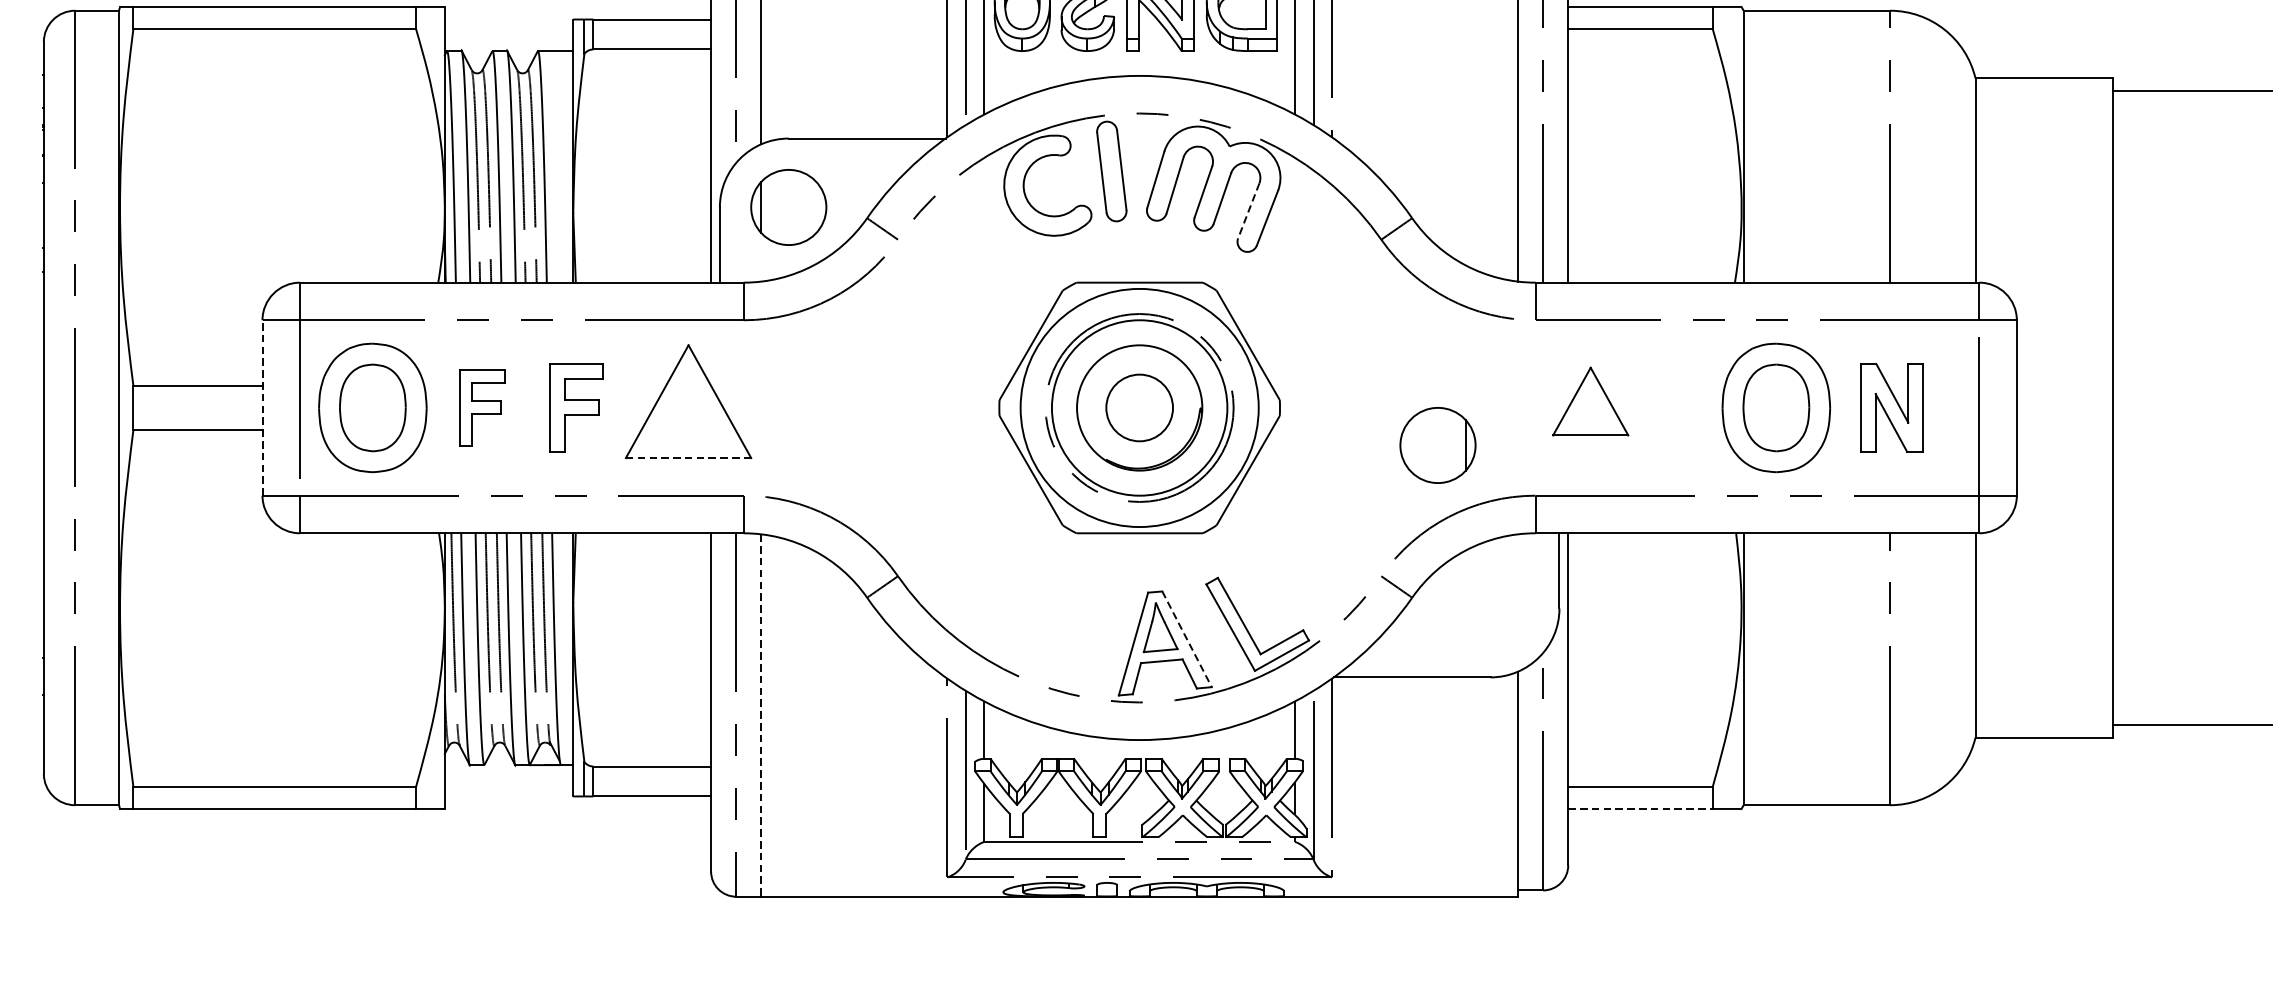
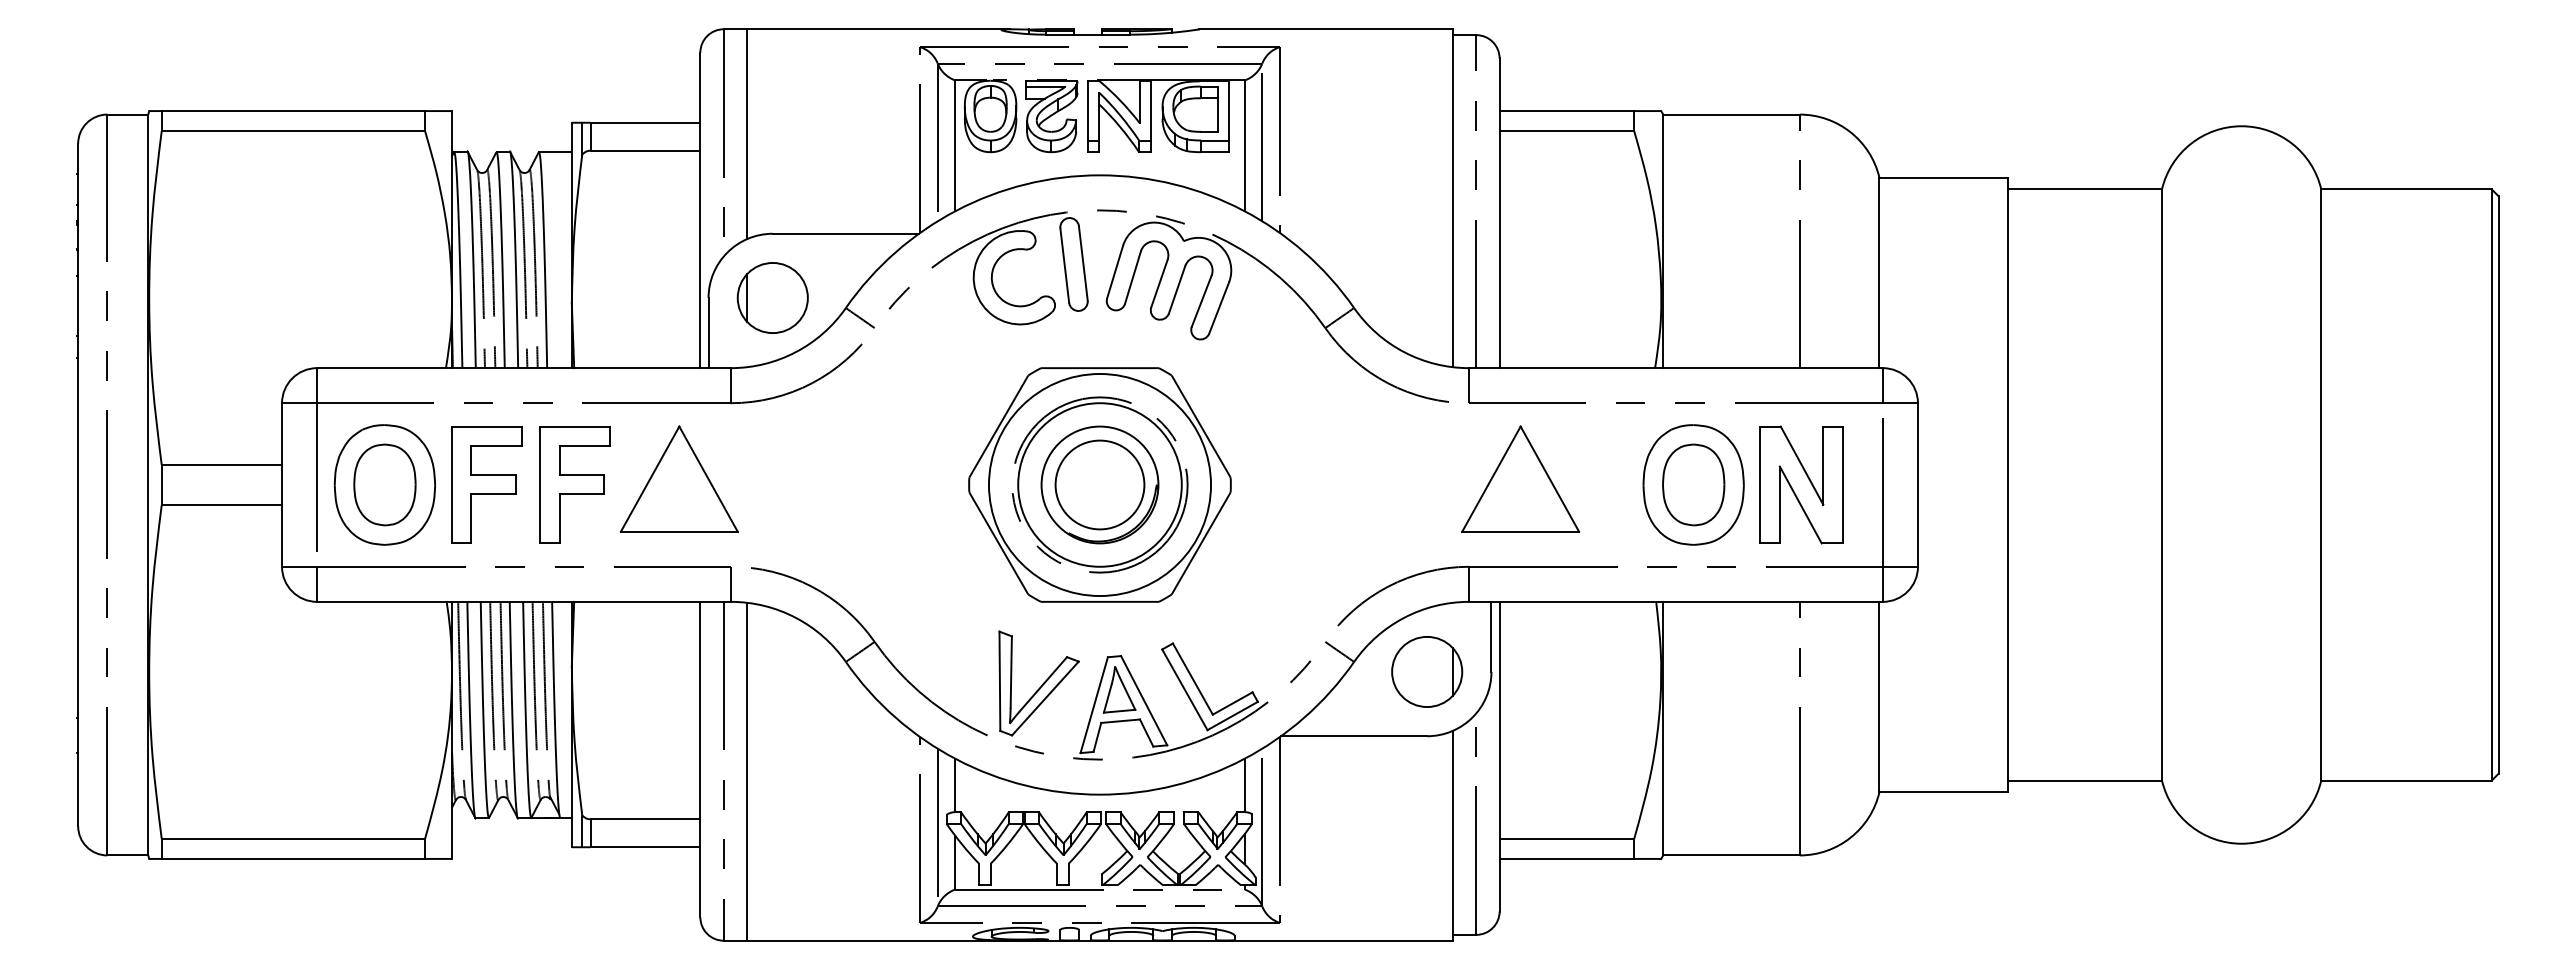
line: (1248, 211) -> (1201, 301), dashed -> solid
part: (1590, 401) -> (1520, 478), size x1.67
part: (481, 407) -> (486, 484), size x1.67
part: (576, 407) -> (574, 484), size x1.43
circle: (1139, 407) -> (1099, 484), size x1.43
part: (1891, 407) -> (1801, 484), size x1.43
line: (262, 408) -> (282, 485), dashed -> solid
part: (1438, 444) -> (1427, 671), moved
line: (688, 457) -> (679, 531), dashed -> solid
part: (1073, 620) -> (1038, 683), added
line: (1187, 640) -> (1144, 701), dashed -> solid
line: (761, 715) -> (747, 771), dashed -> solid
line: (1641, 808) -> (1567, 858), dashed -> solid

